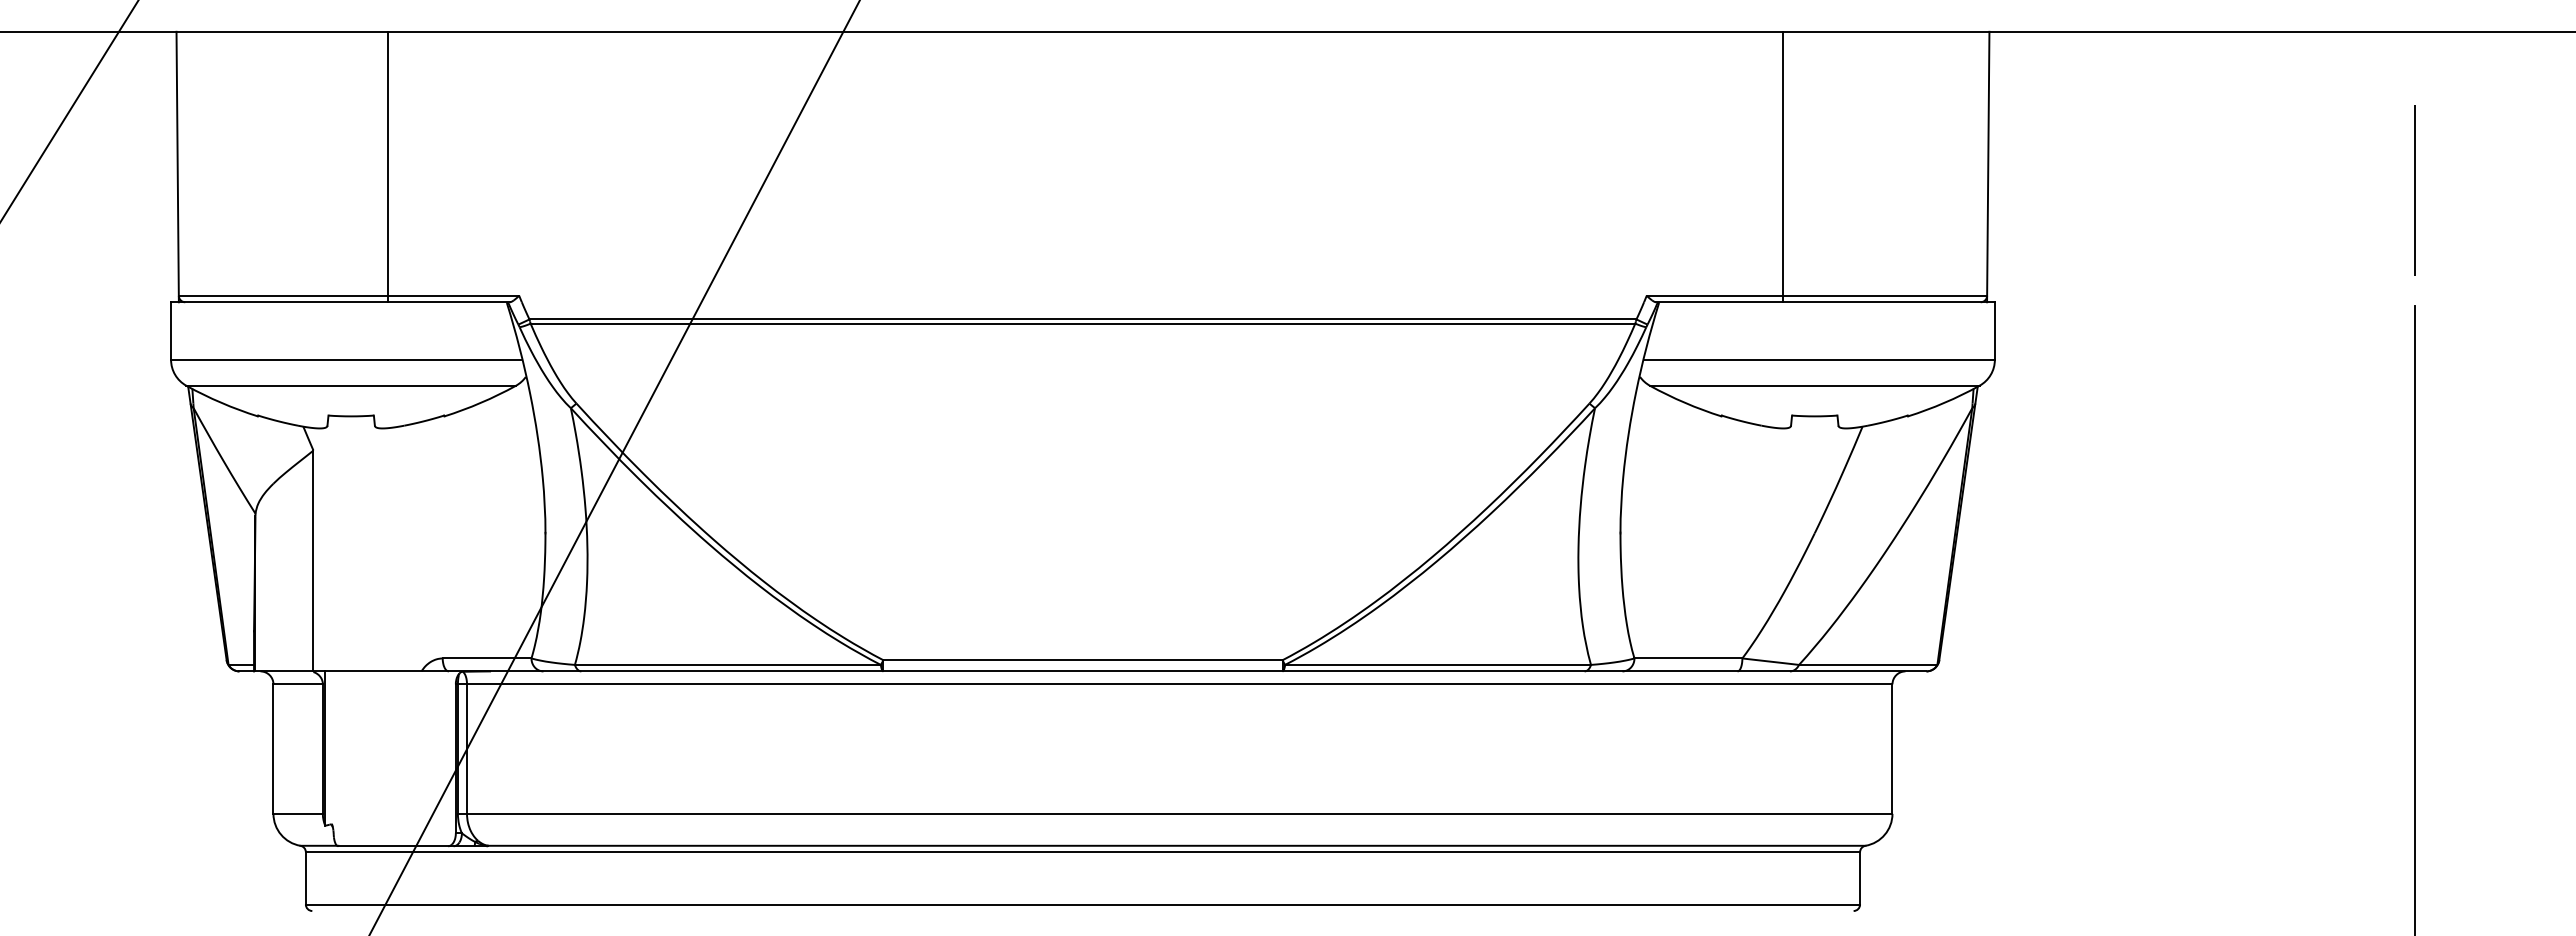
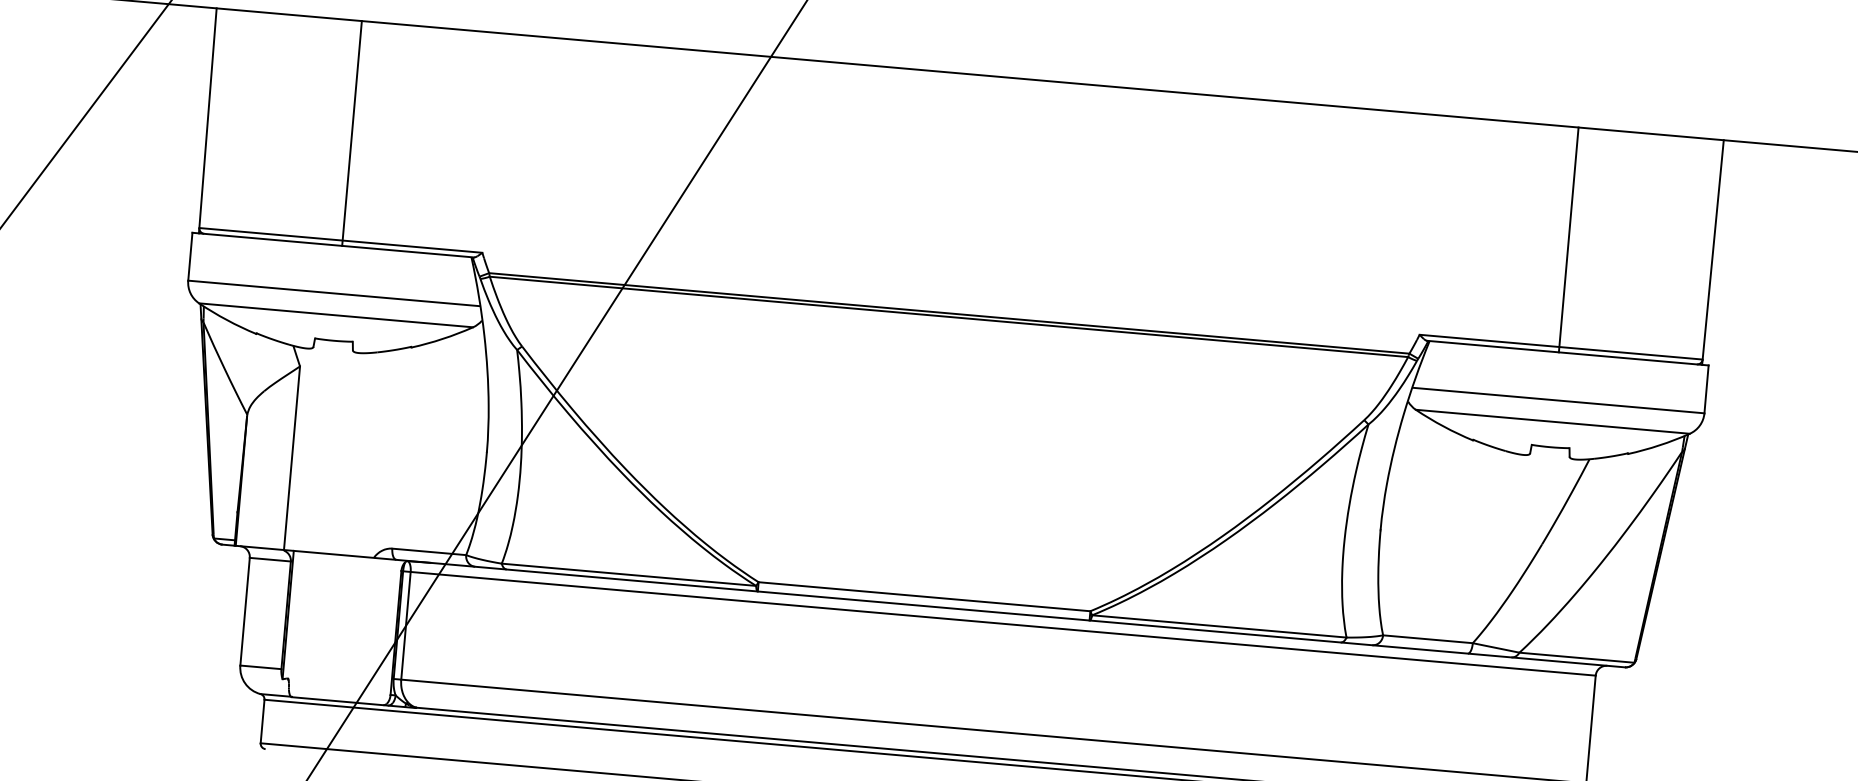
line: (388, 166) -> (352, 133), moved
line: (1782, 166) -> (1568, 239), moved

